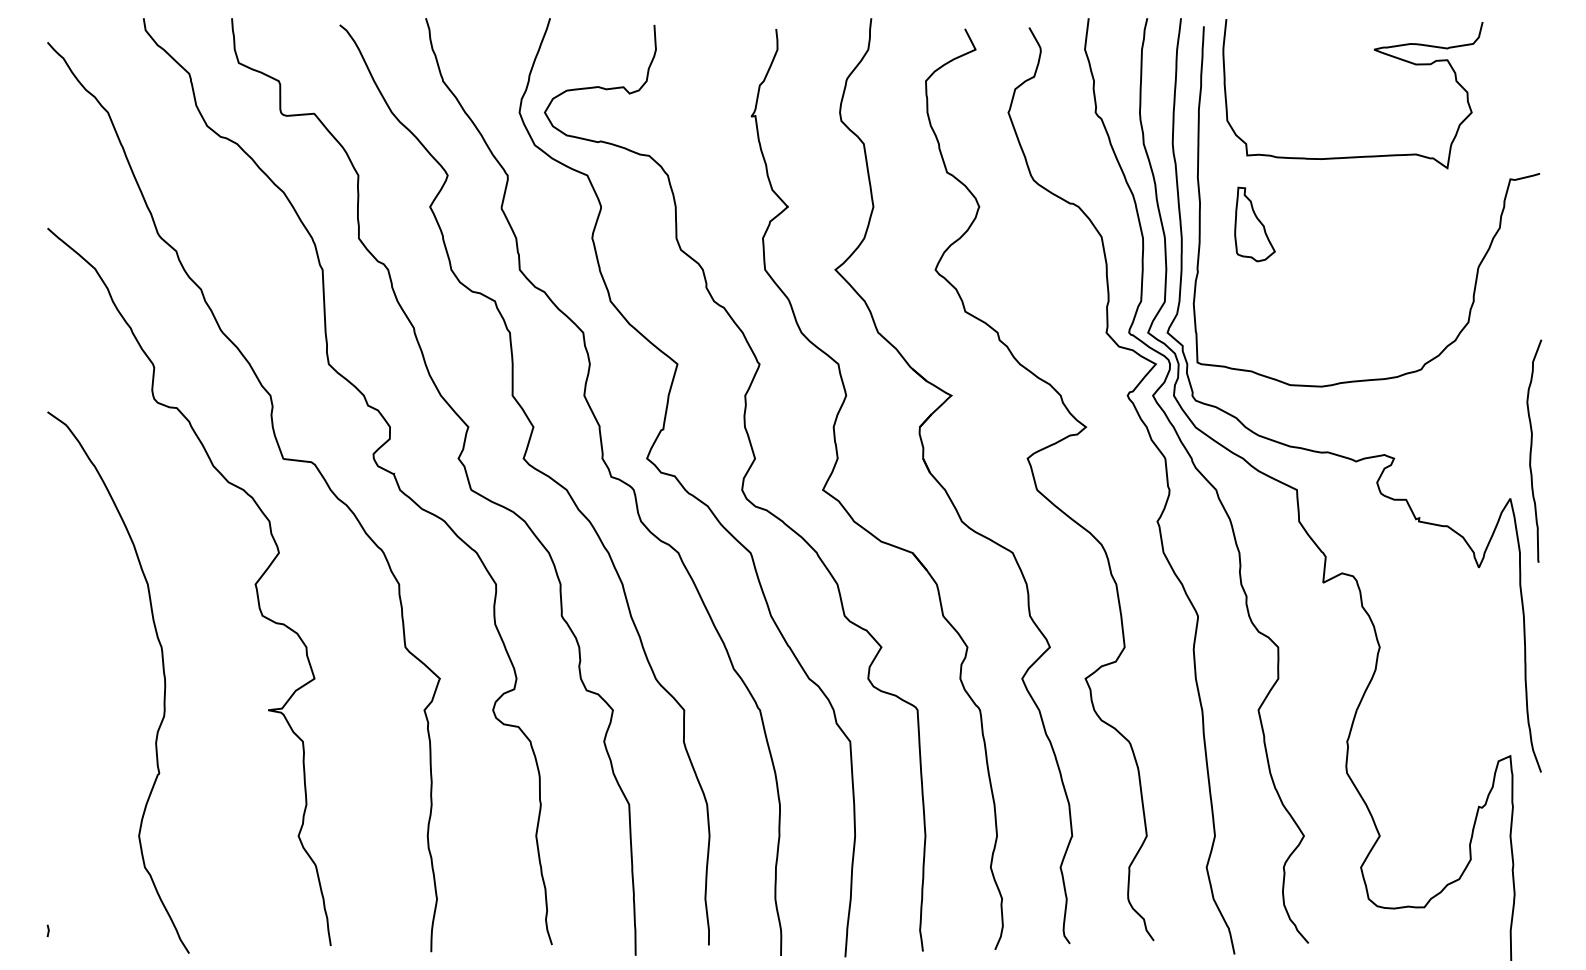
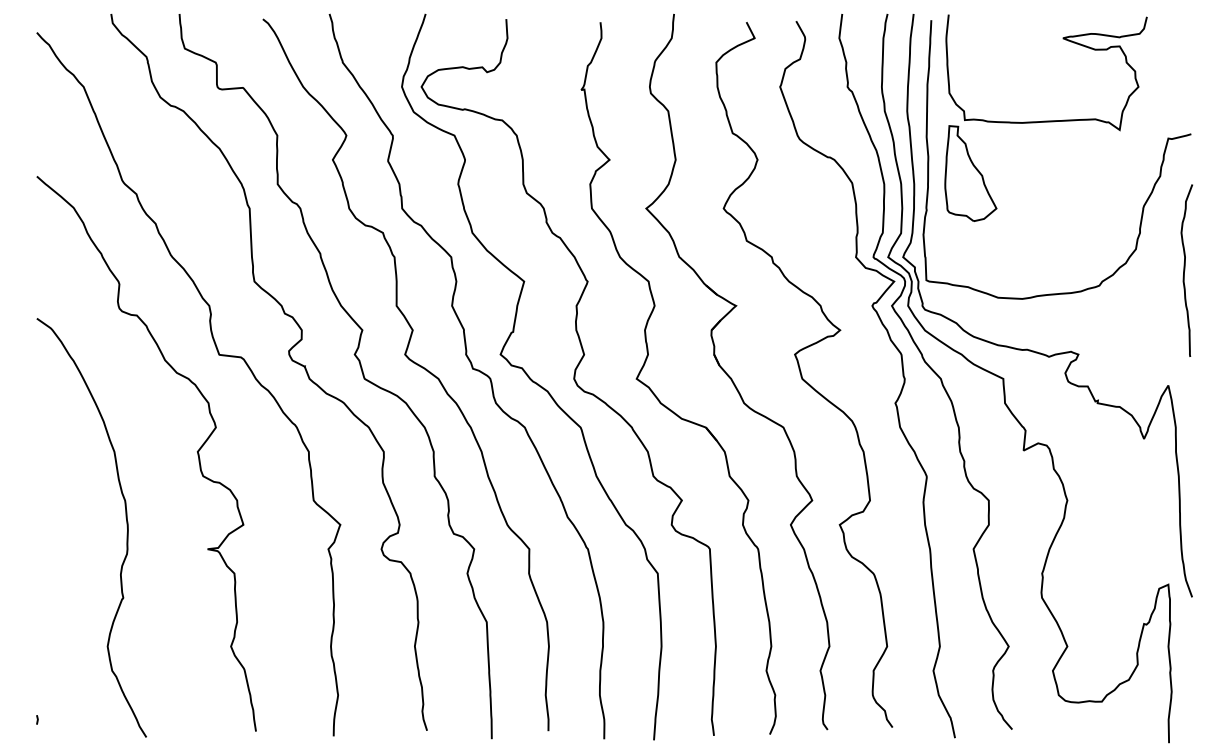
part: (1254, 224) -> (970, 173), size x1.67
curve: (1531, 450) -> (1184, 270), moved

